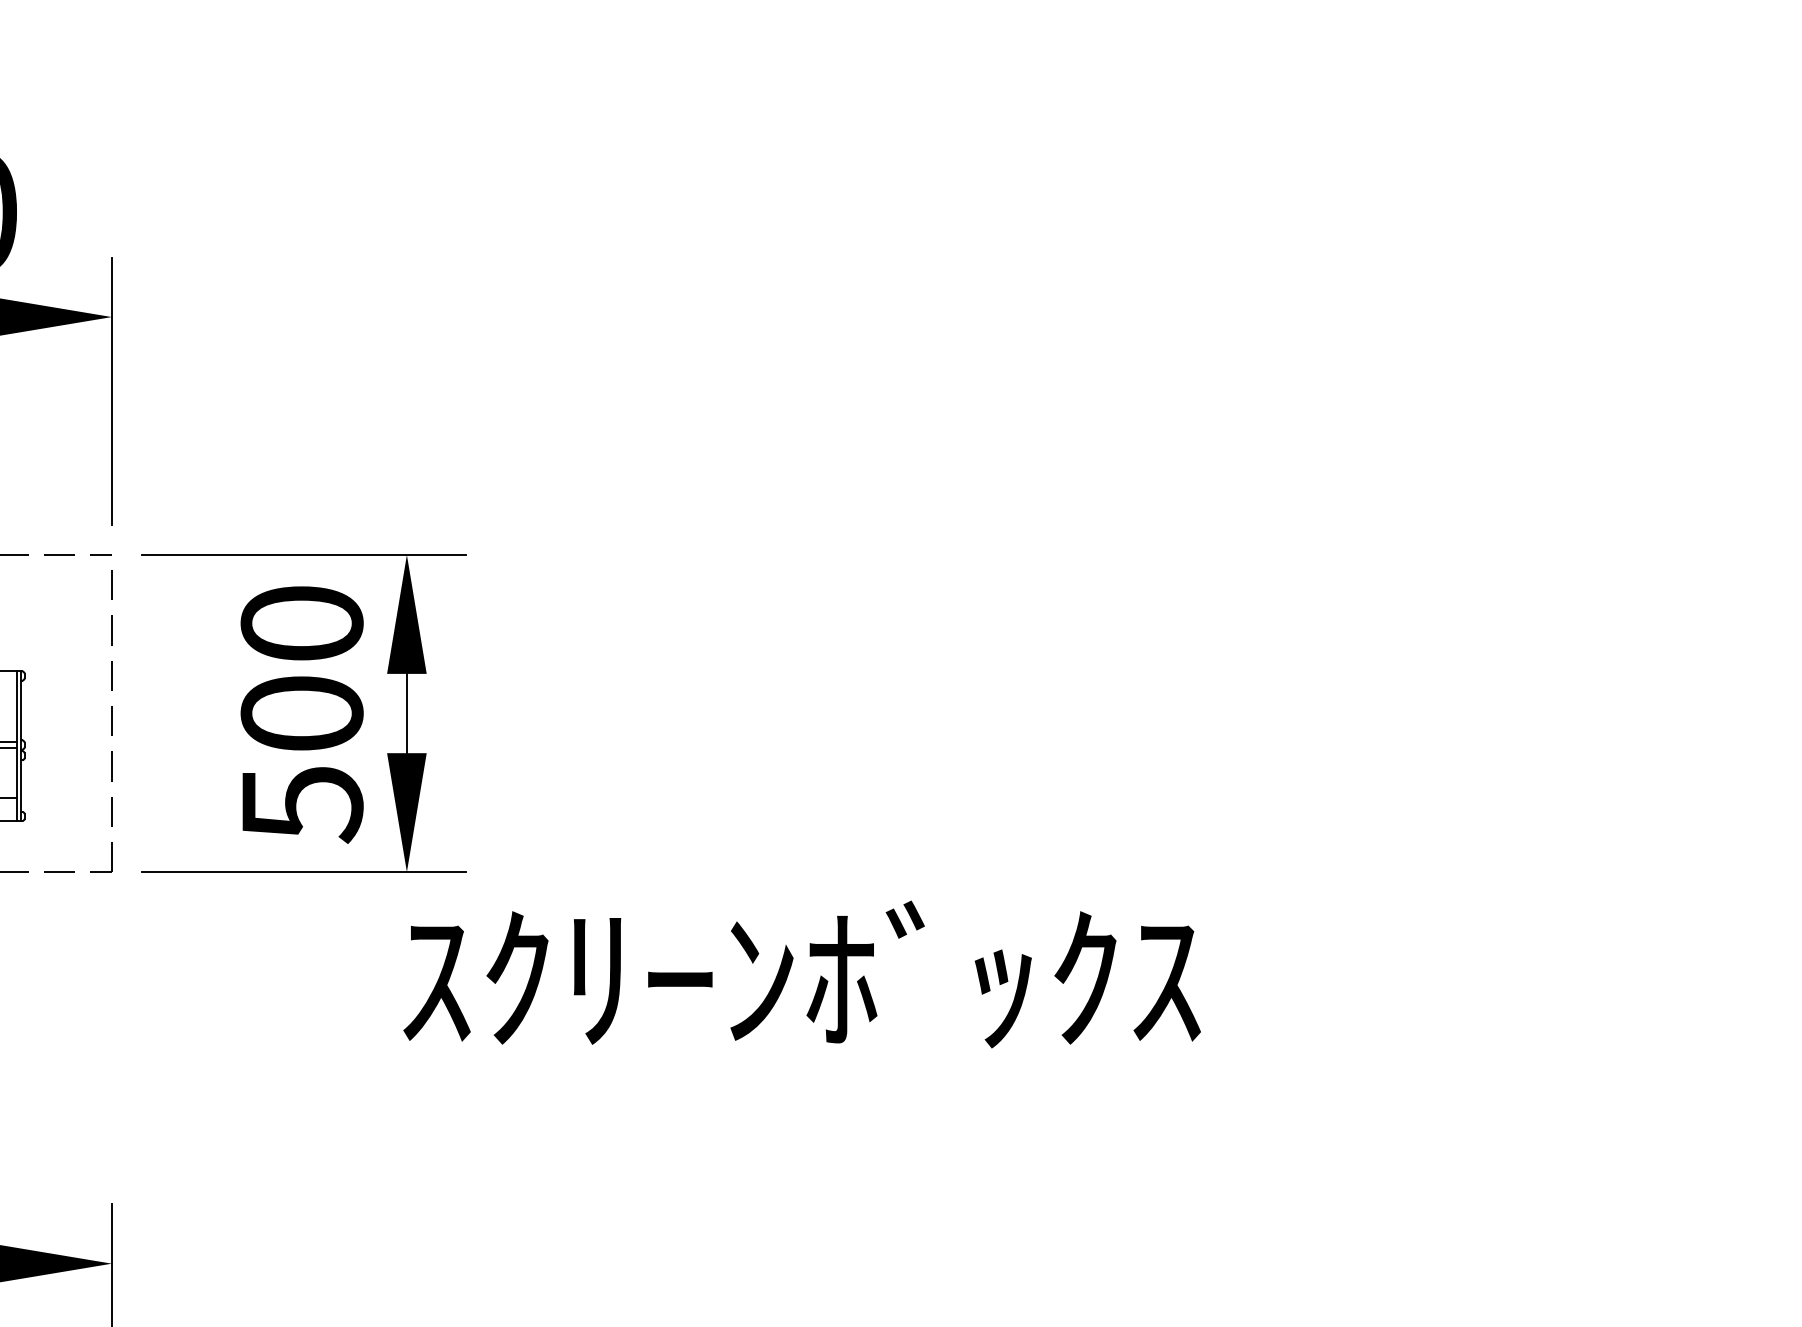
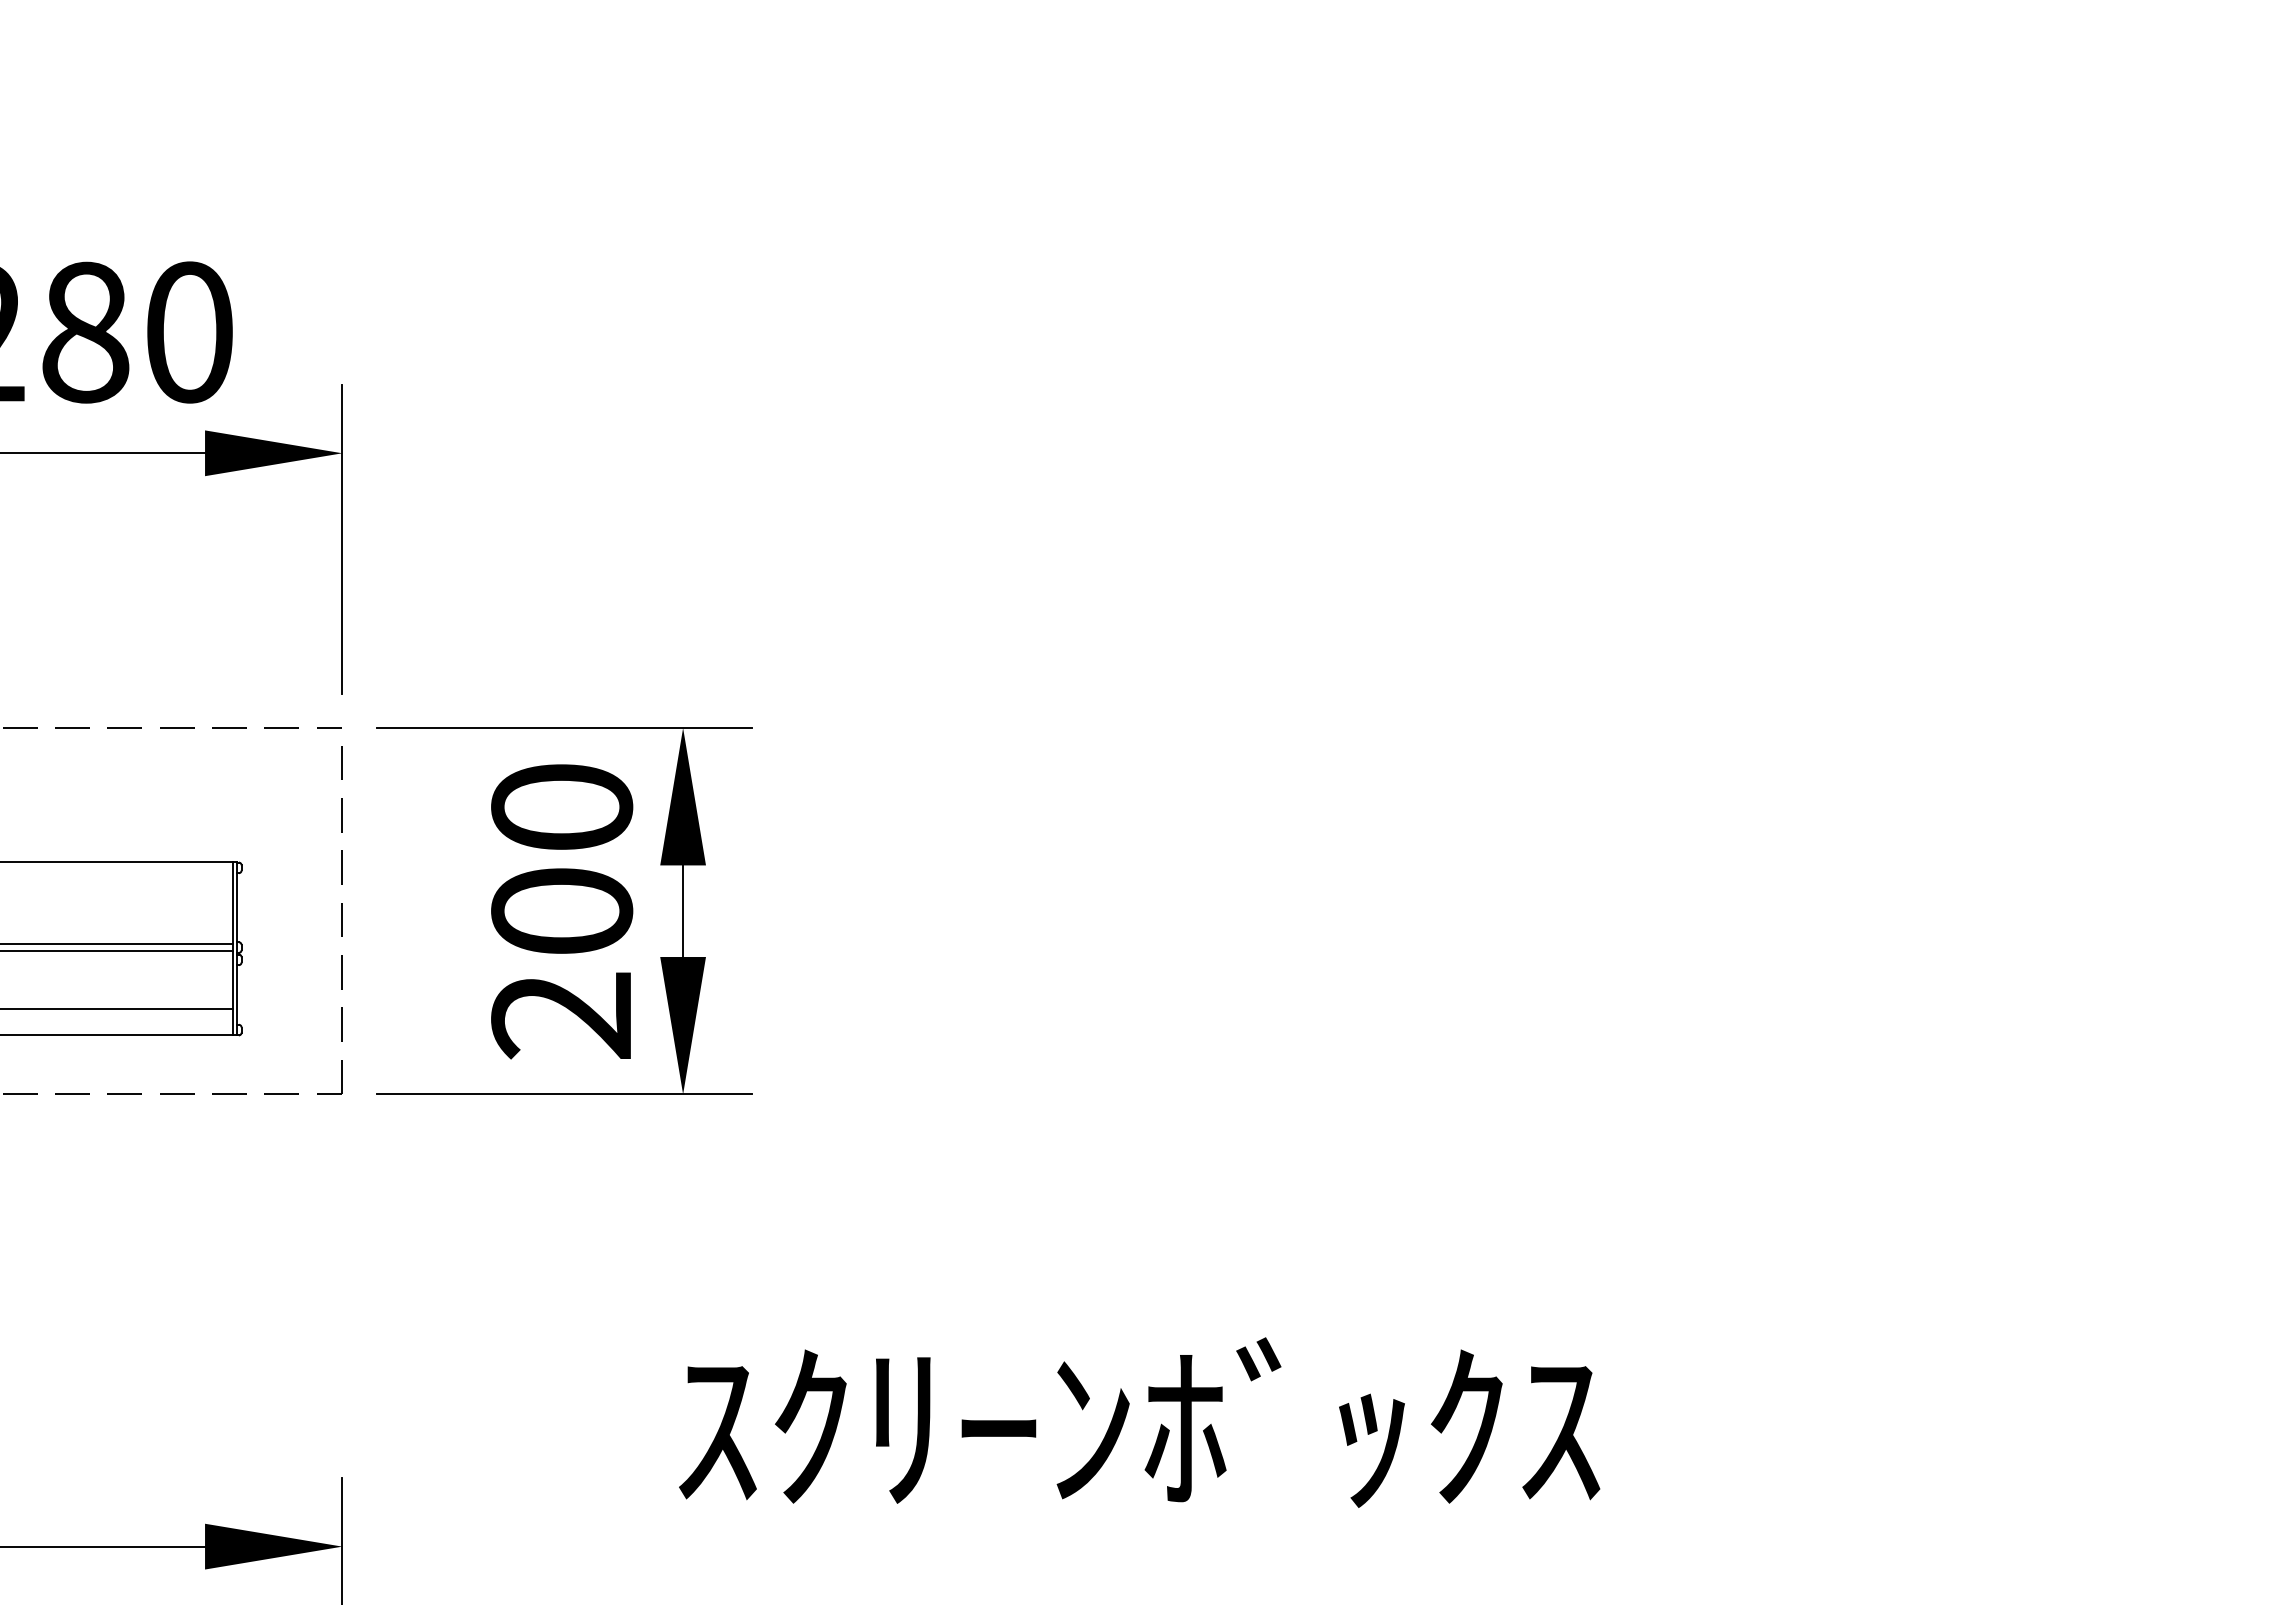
text: (302, 804) -> (562, 1016), 500 -> 200
text: (802, 974) -> (1139, 1422), moved

